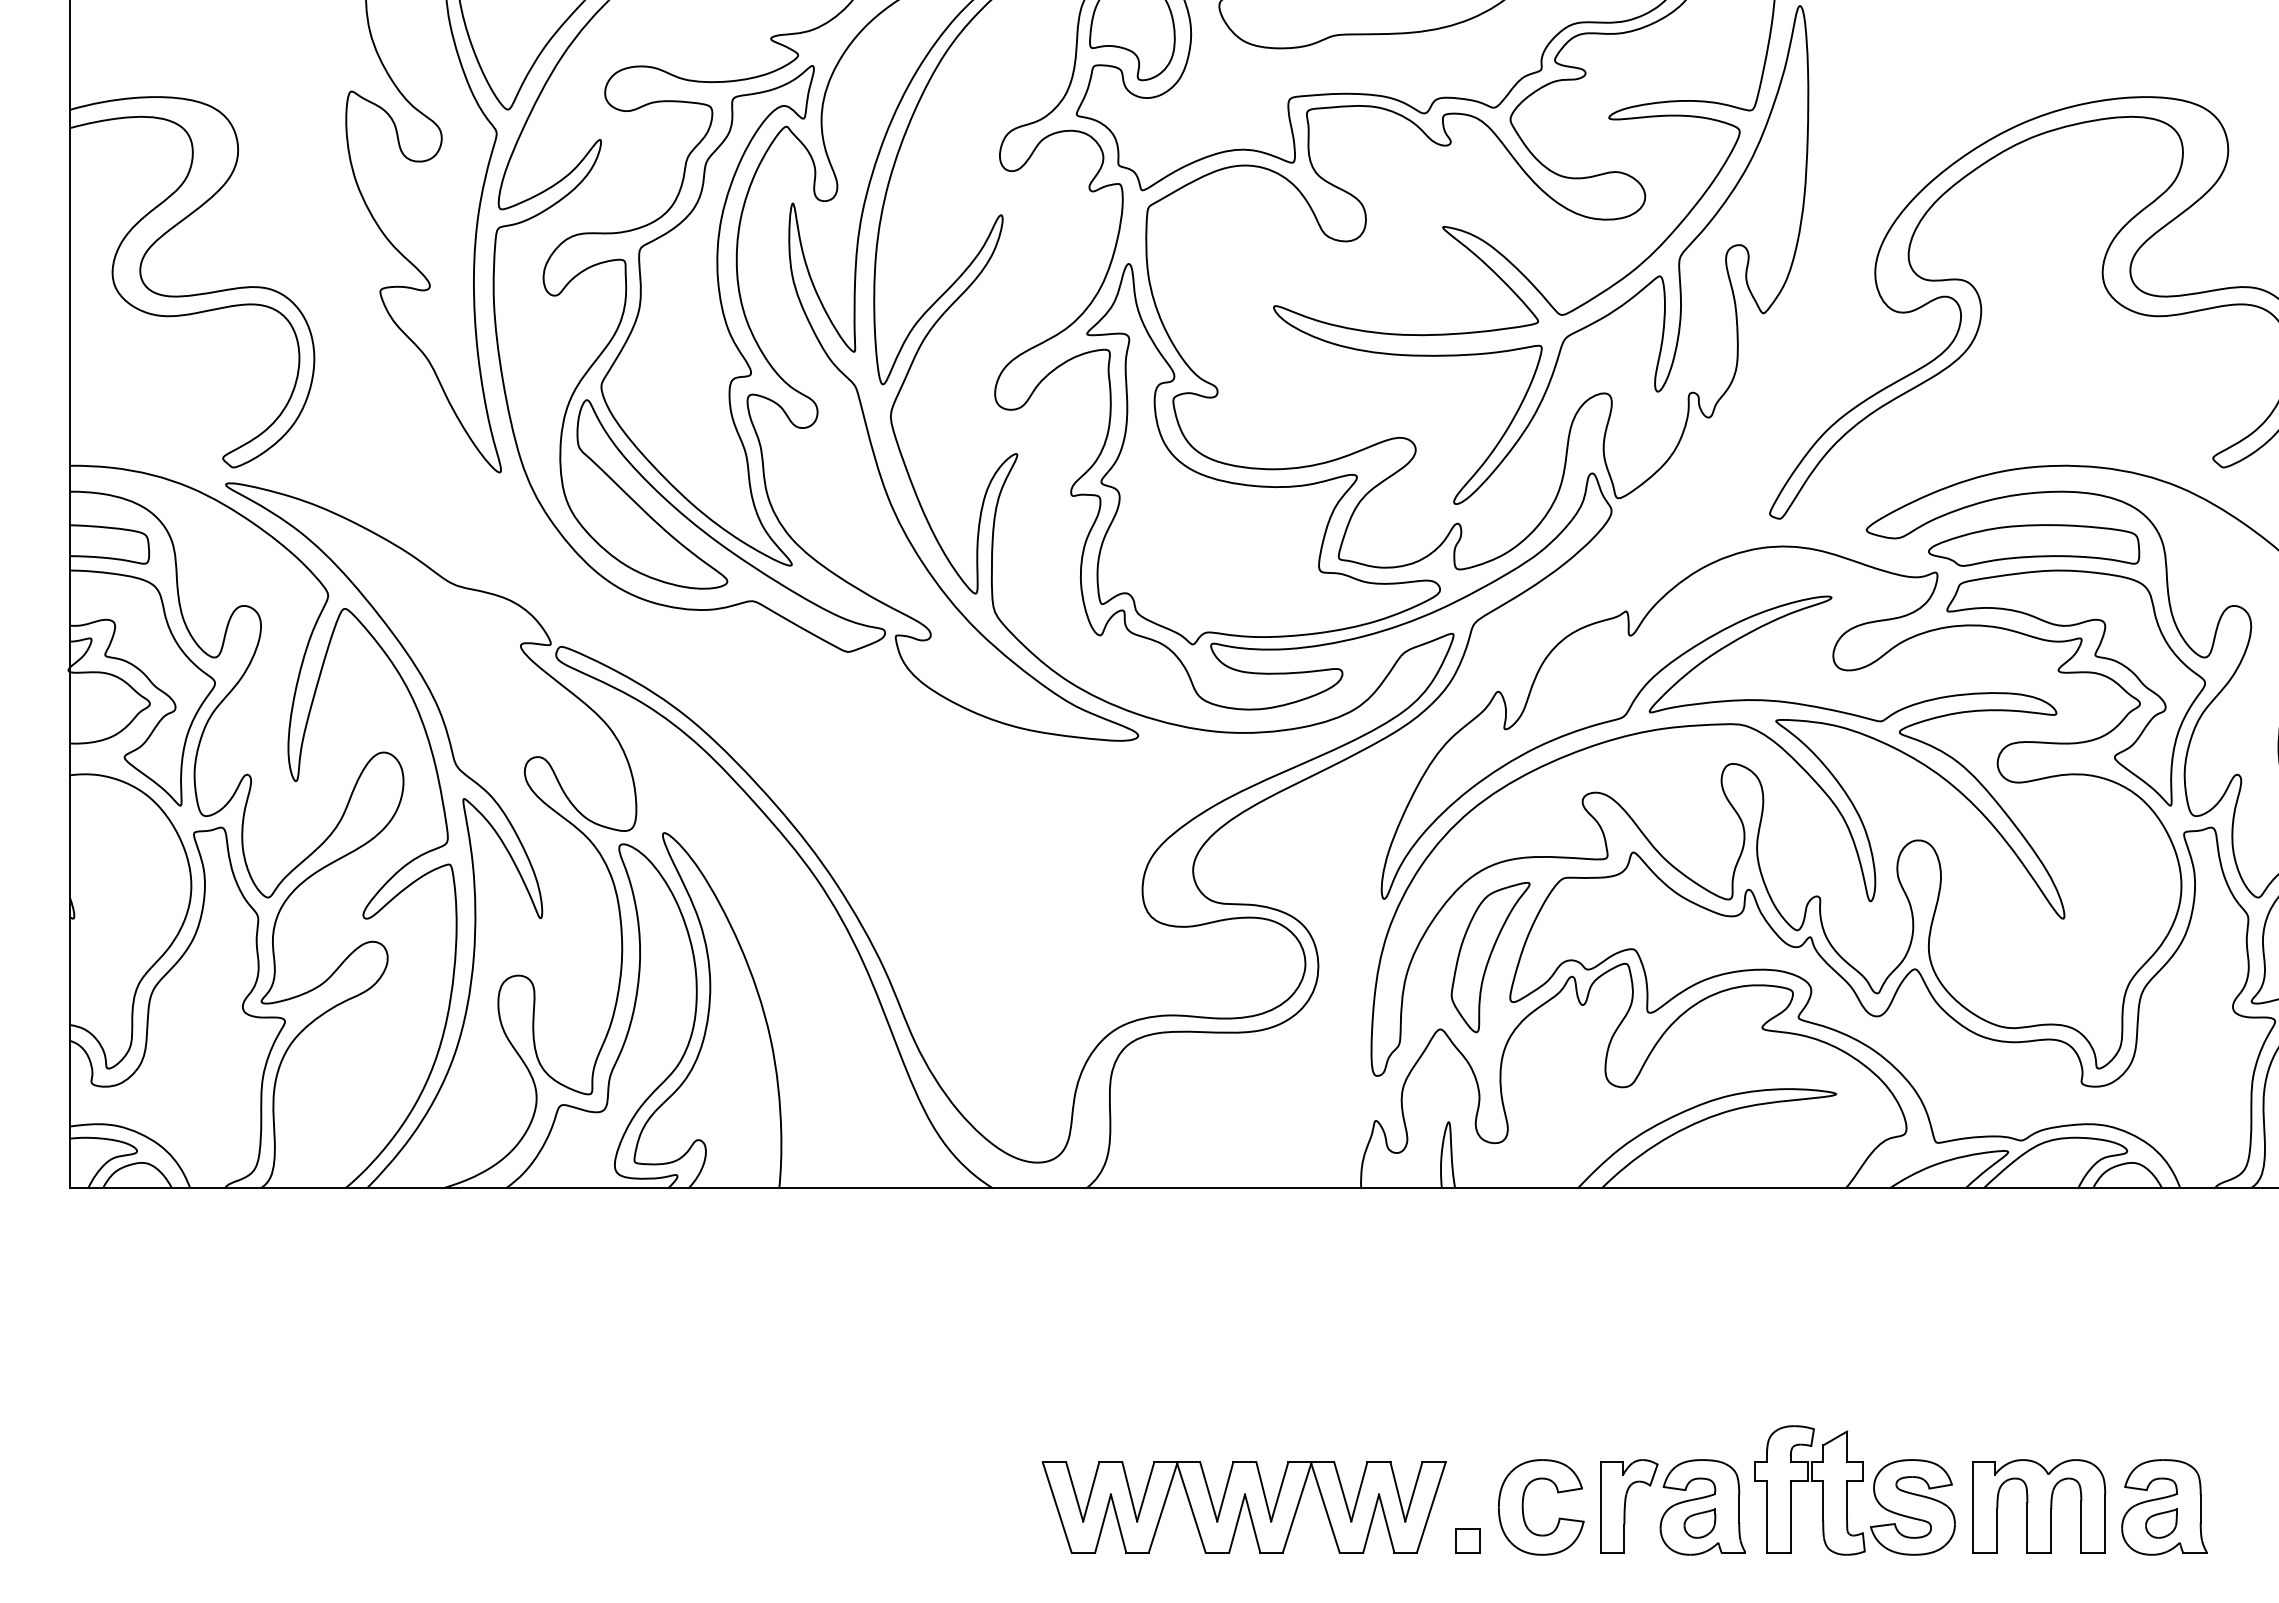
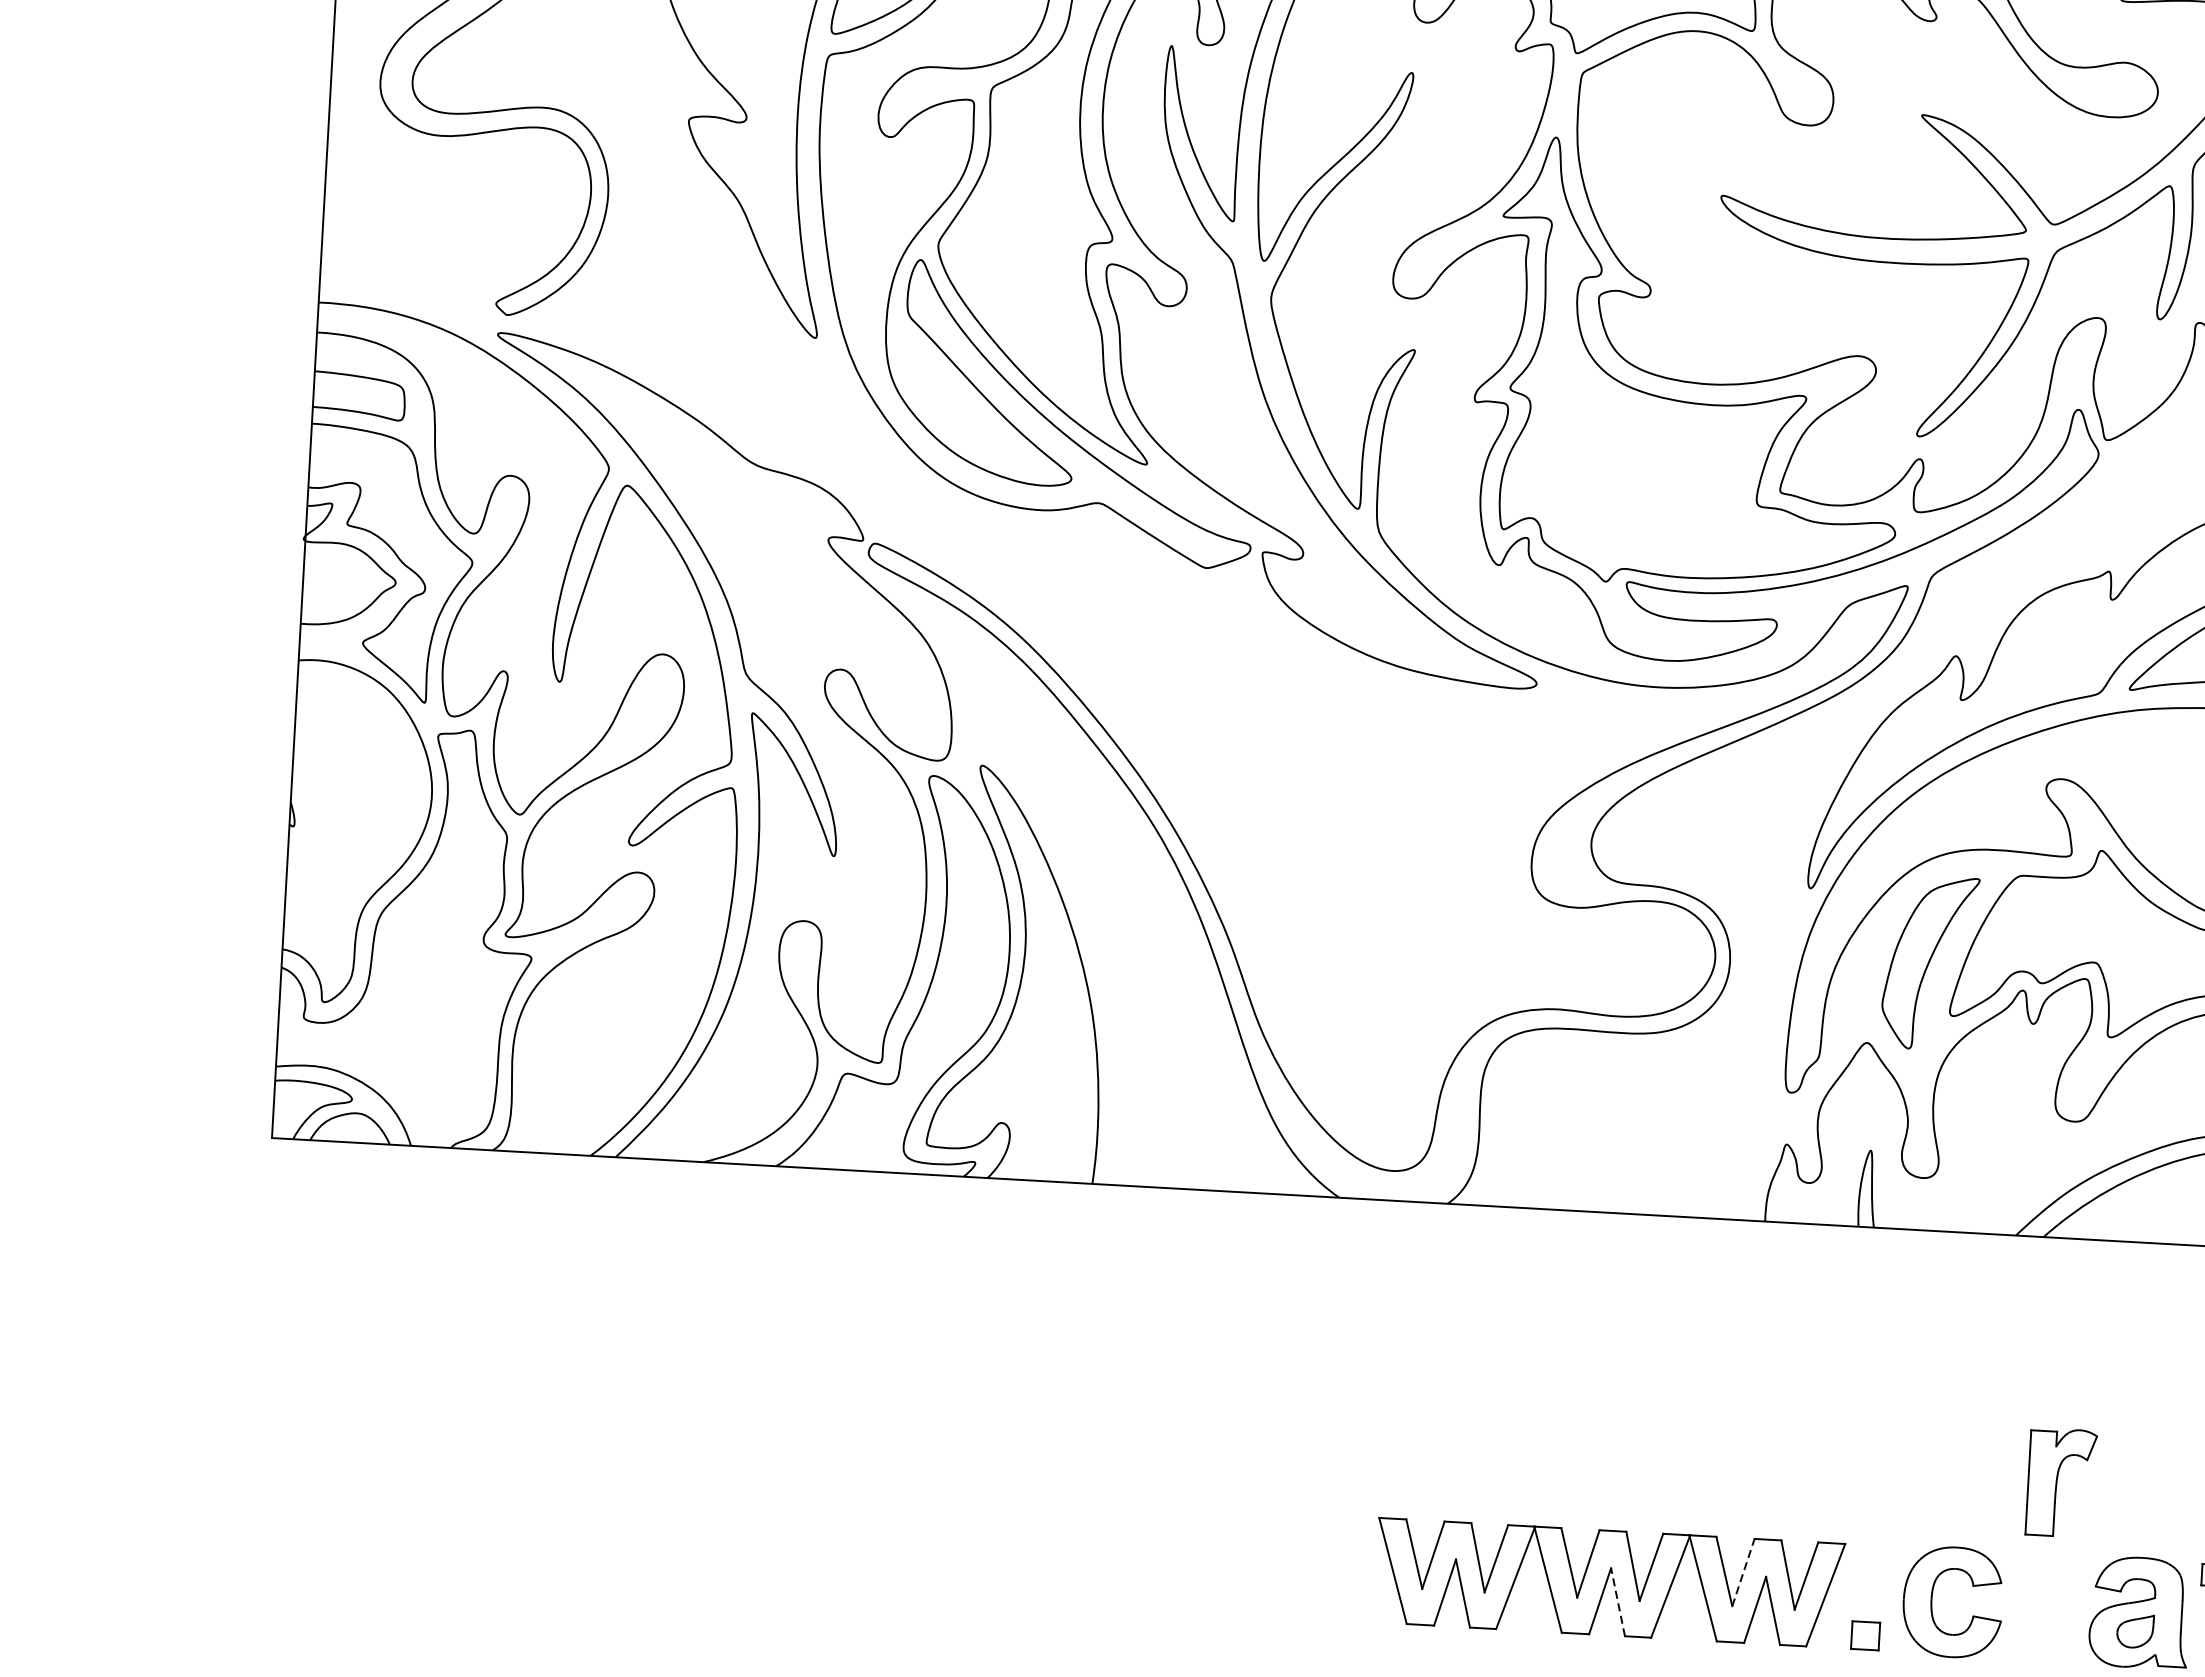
line: (1359, 1491) -> (1743, 1572), solid -> dashed
part: (1629, 1506) -> (2061, 1483), moved
line: (1252, 1523) -> (1617, 1602), solid -> dashed

